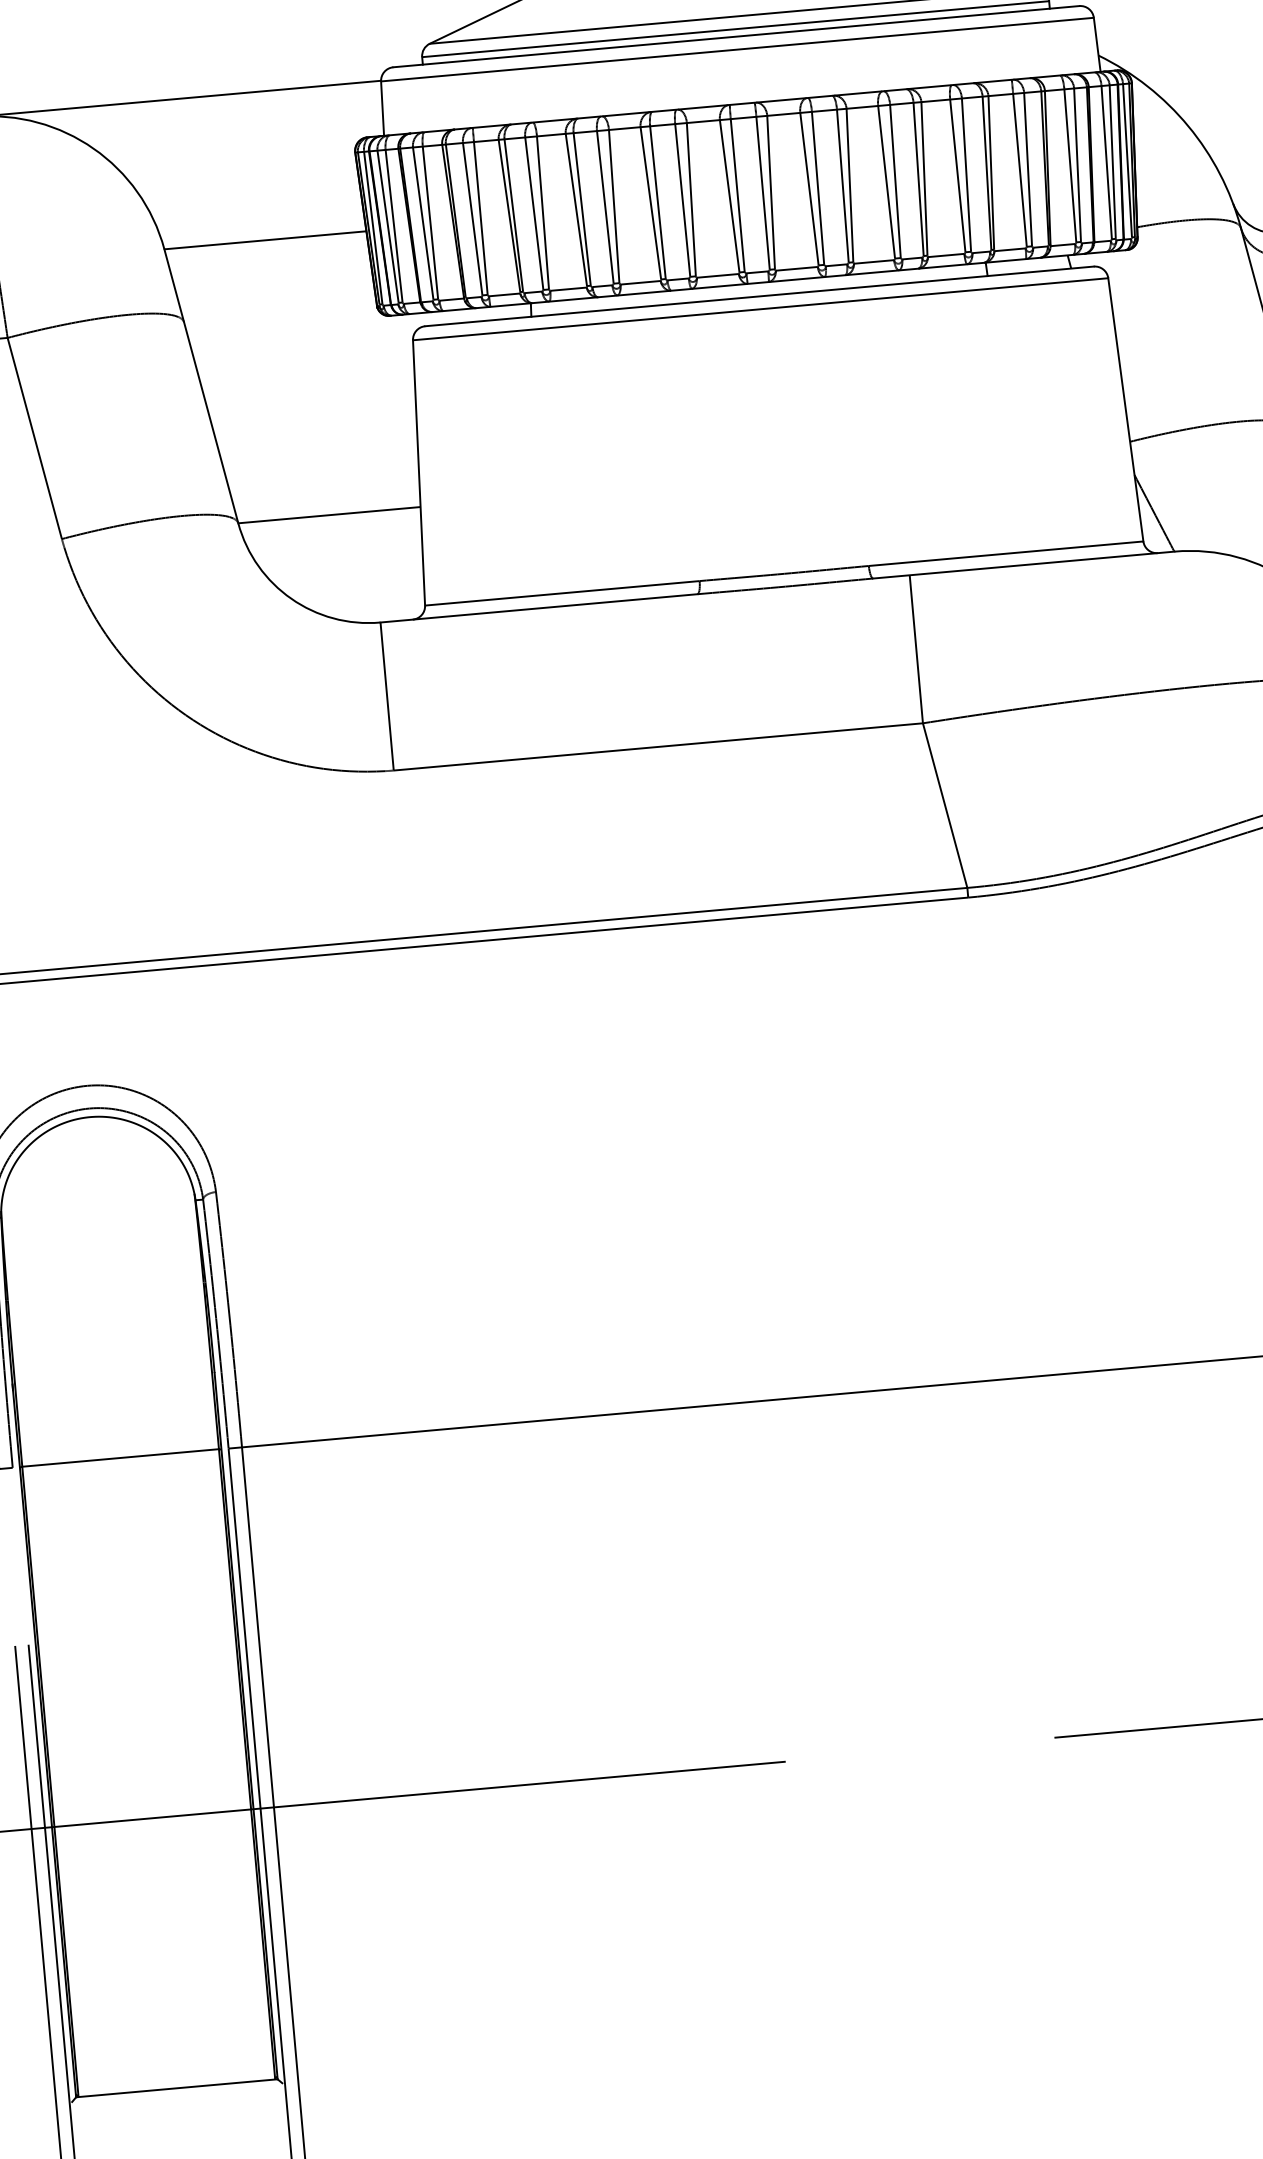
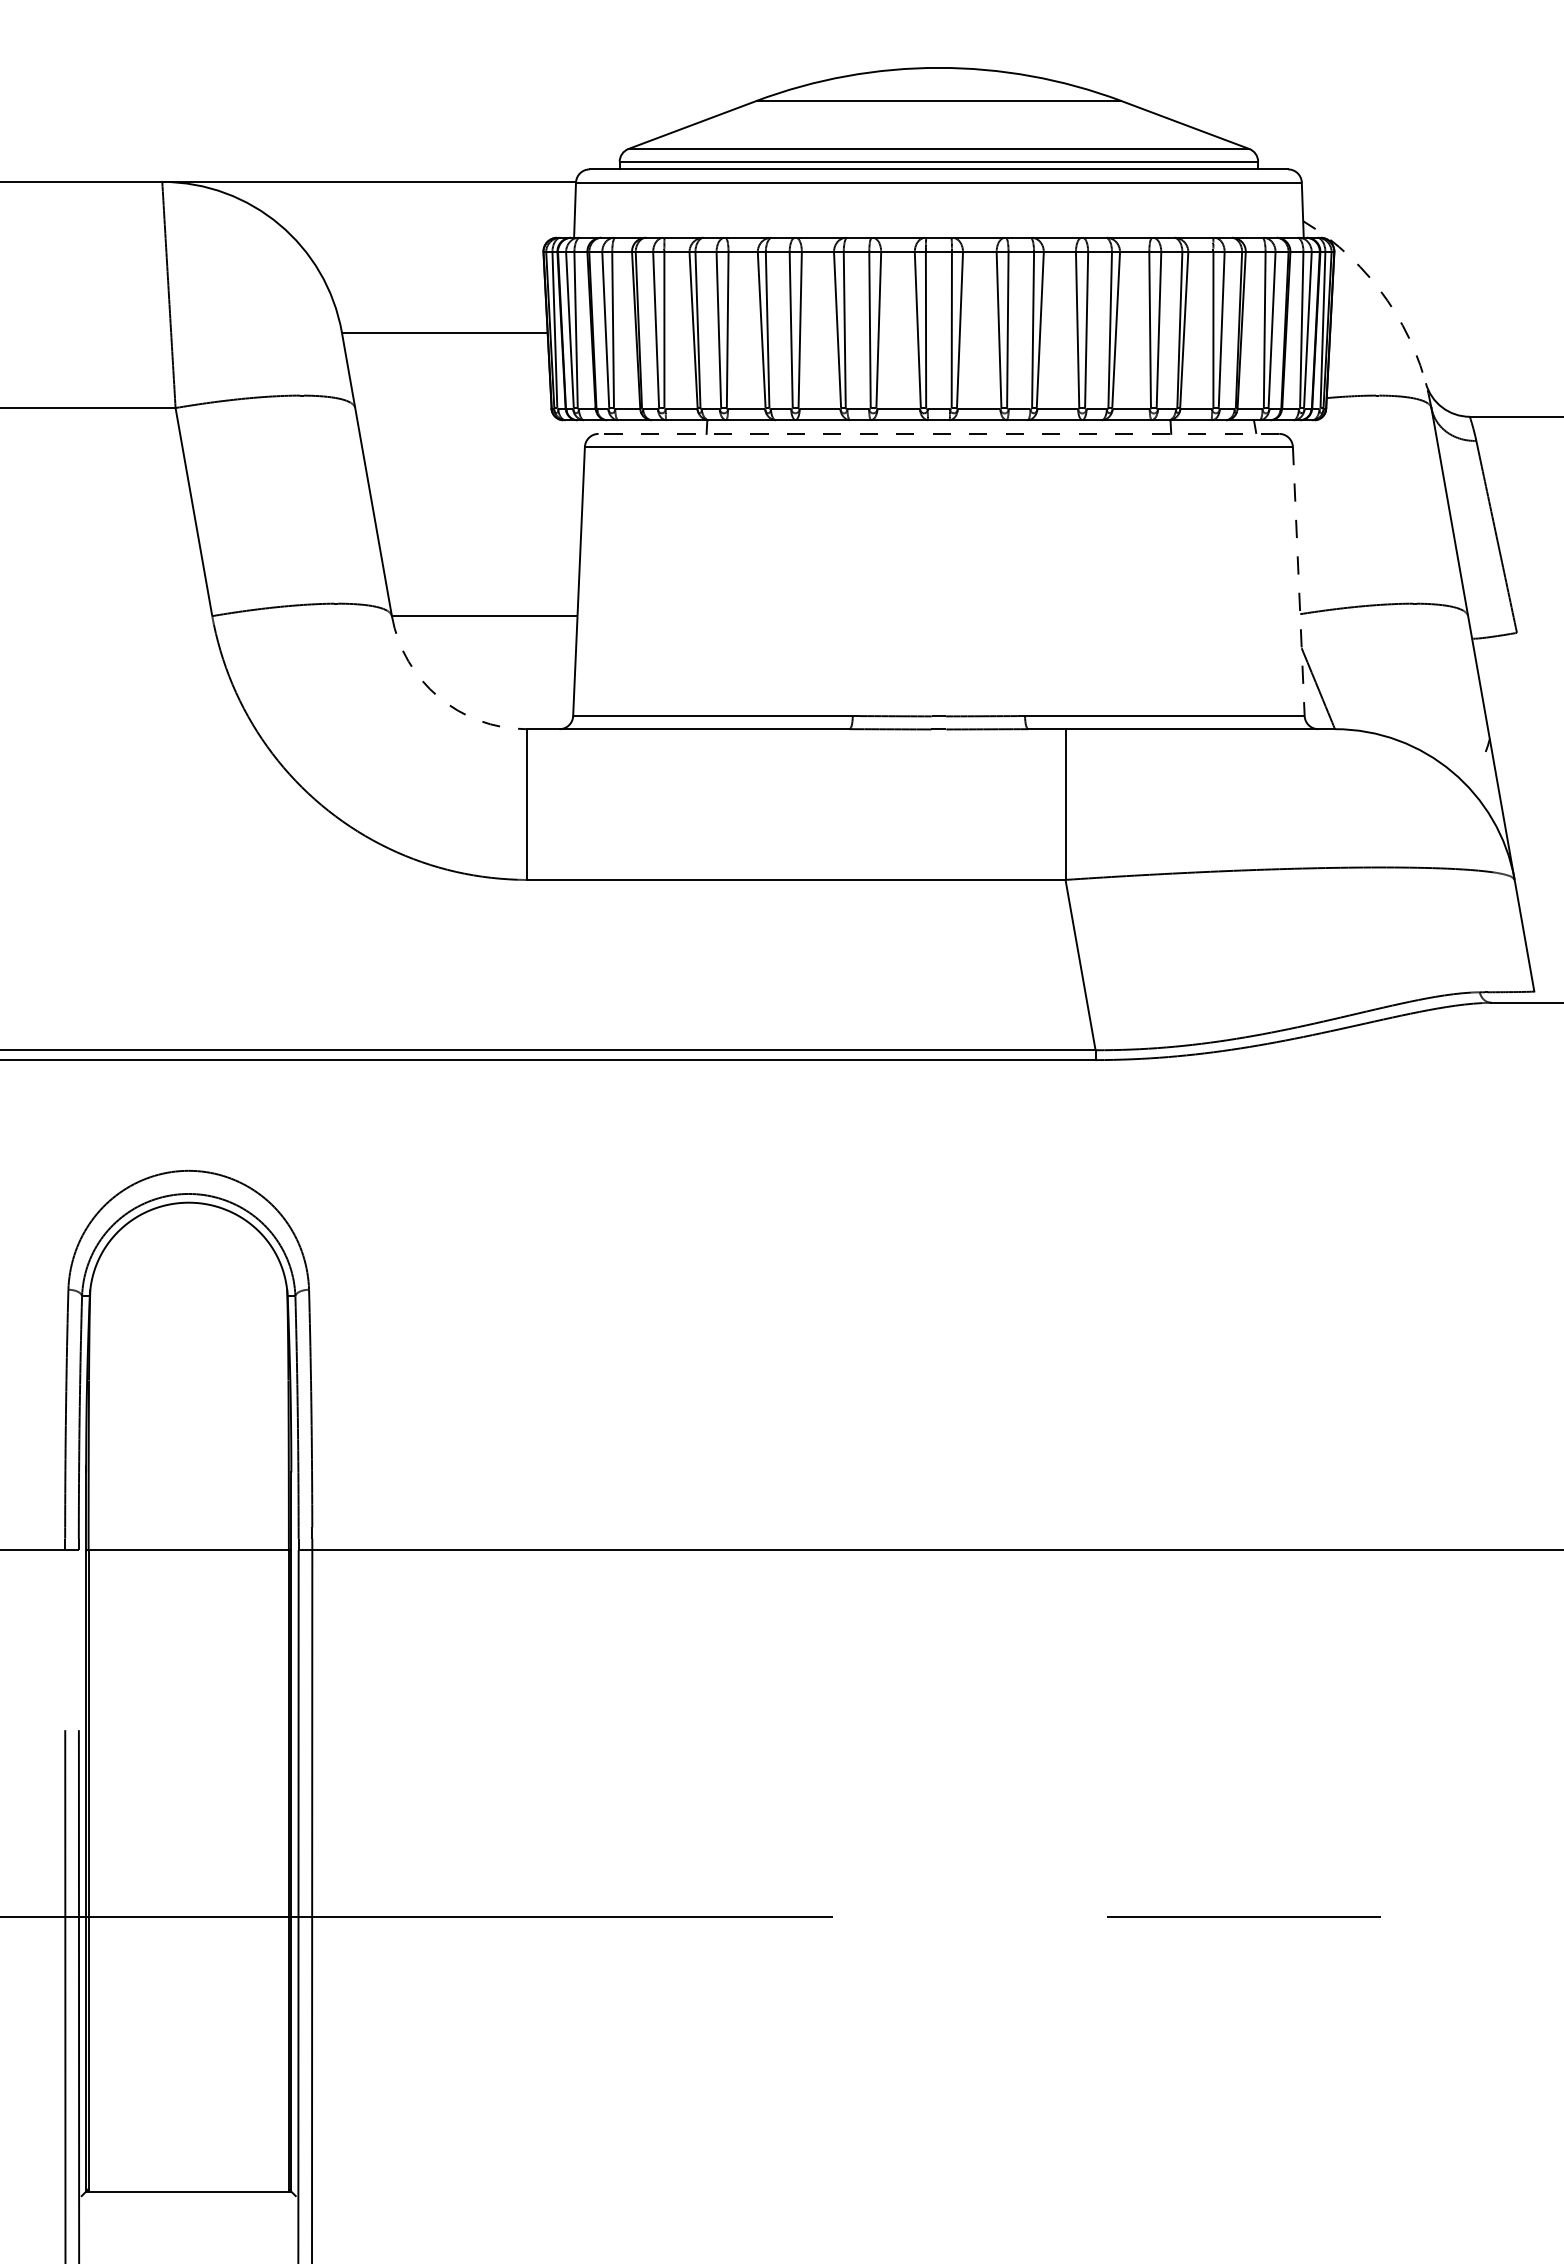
arc: (1188, 126) -> (1387, 300), solid -> dashed
line: (759, 296) -> (938, 433), solid -> dashed
line: (1125, 409) -> (1298, 581), solid -> dashed
arc: (291, 599) -> (438, 697), solid -> dashed

